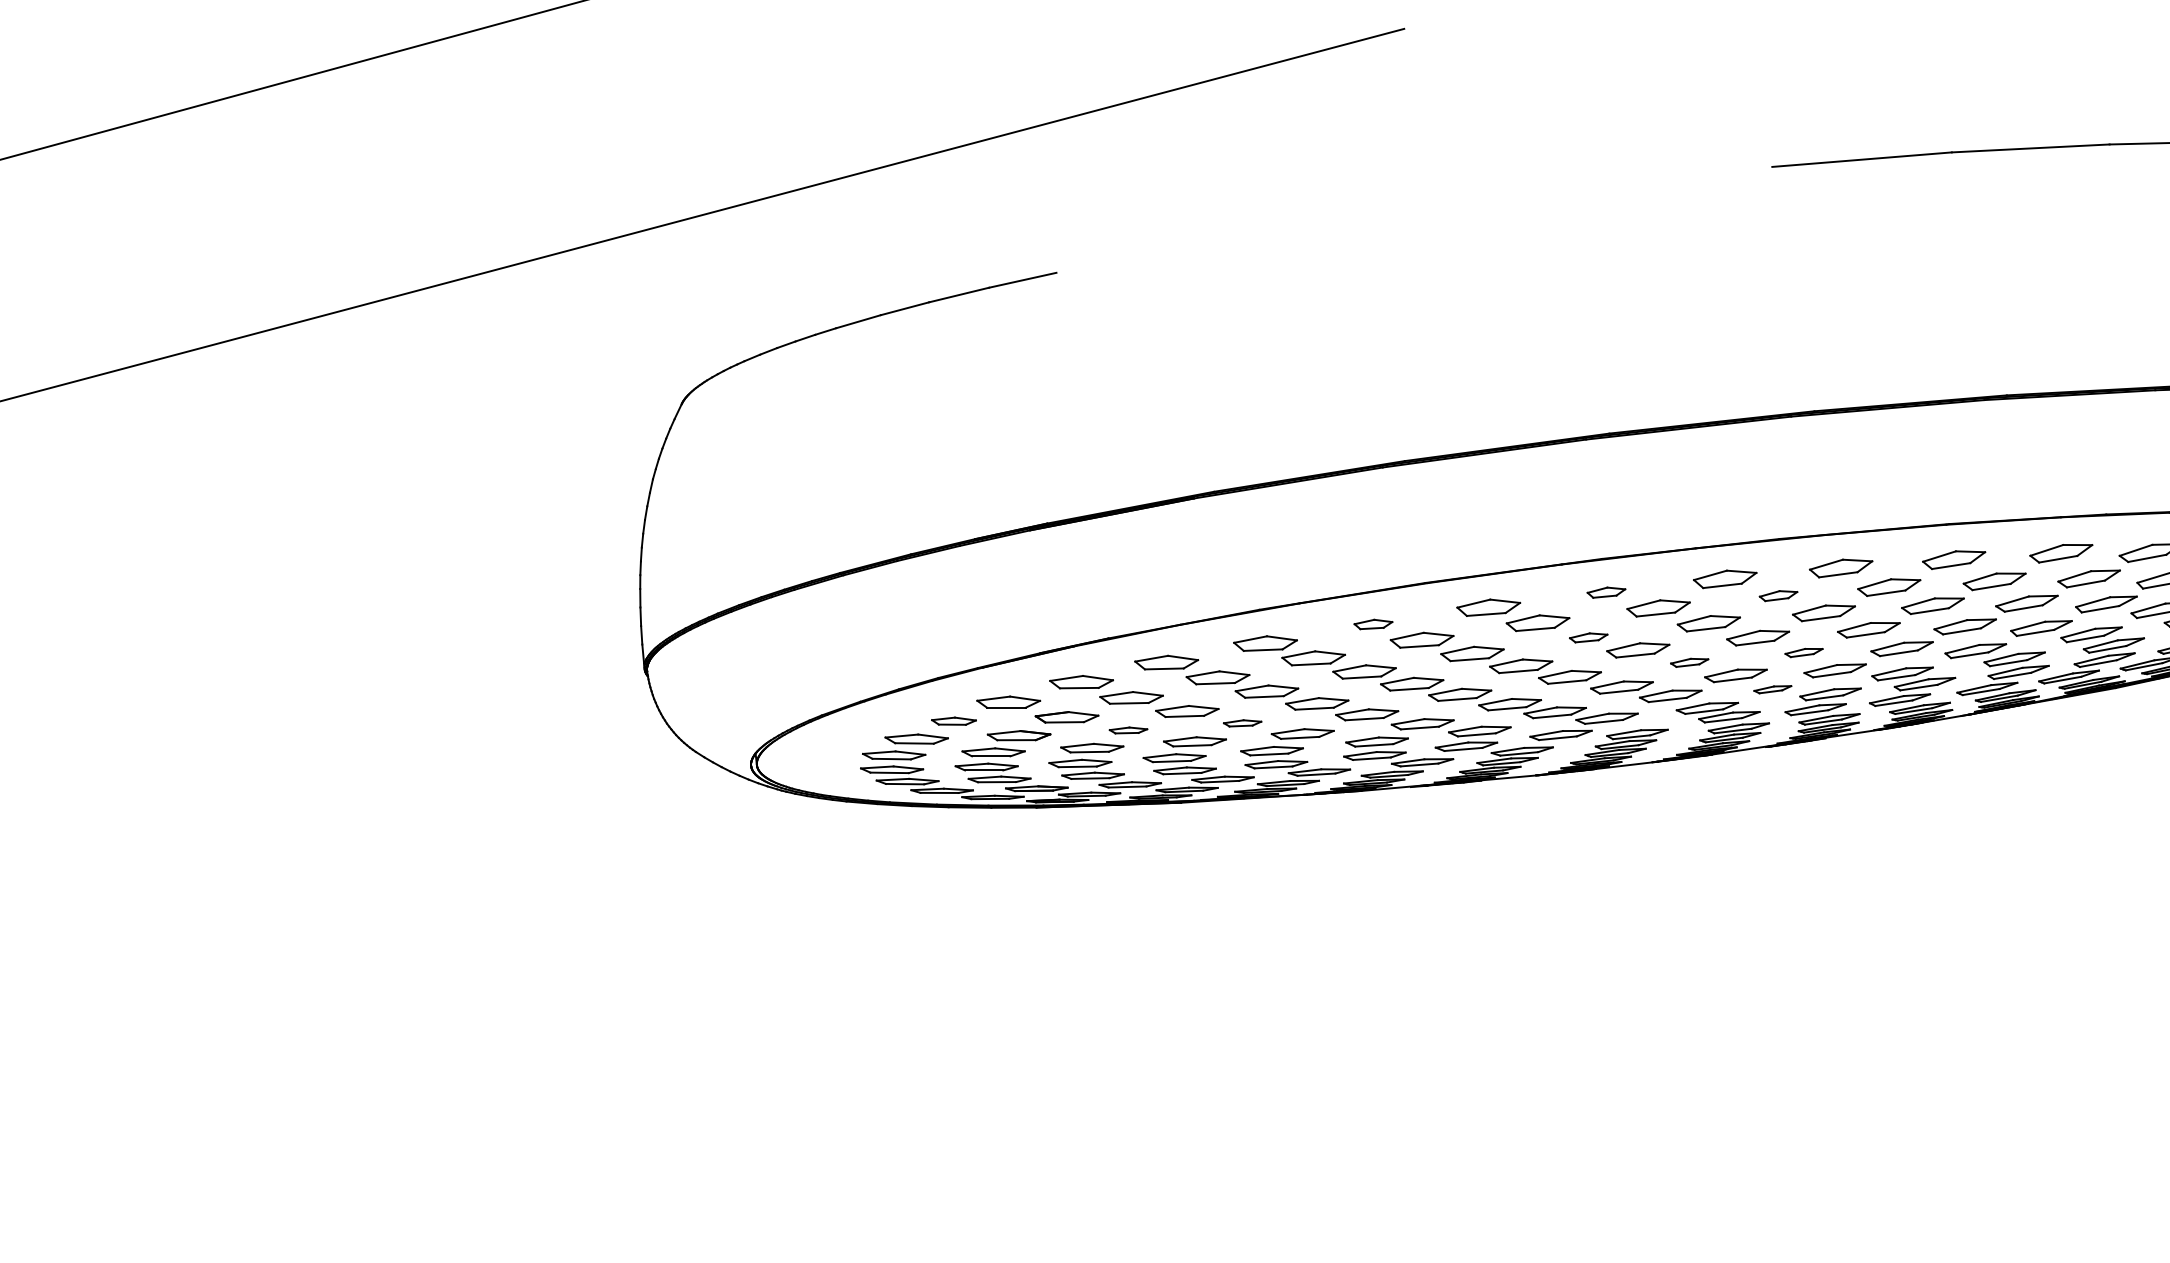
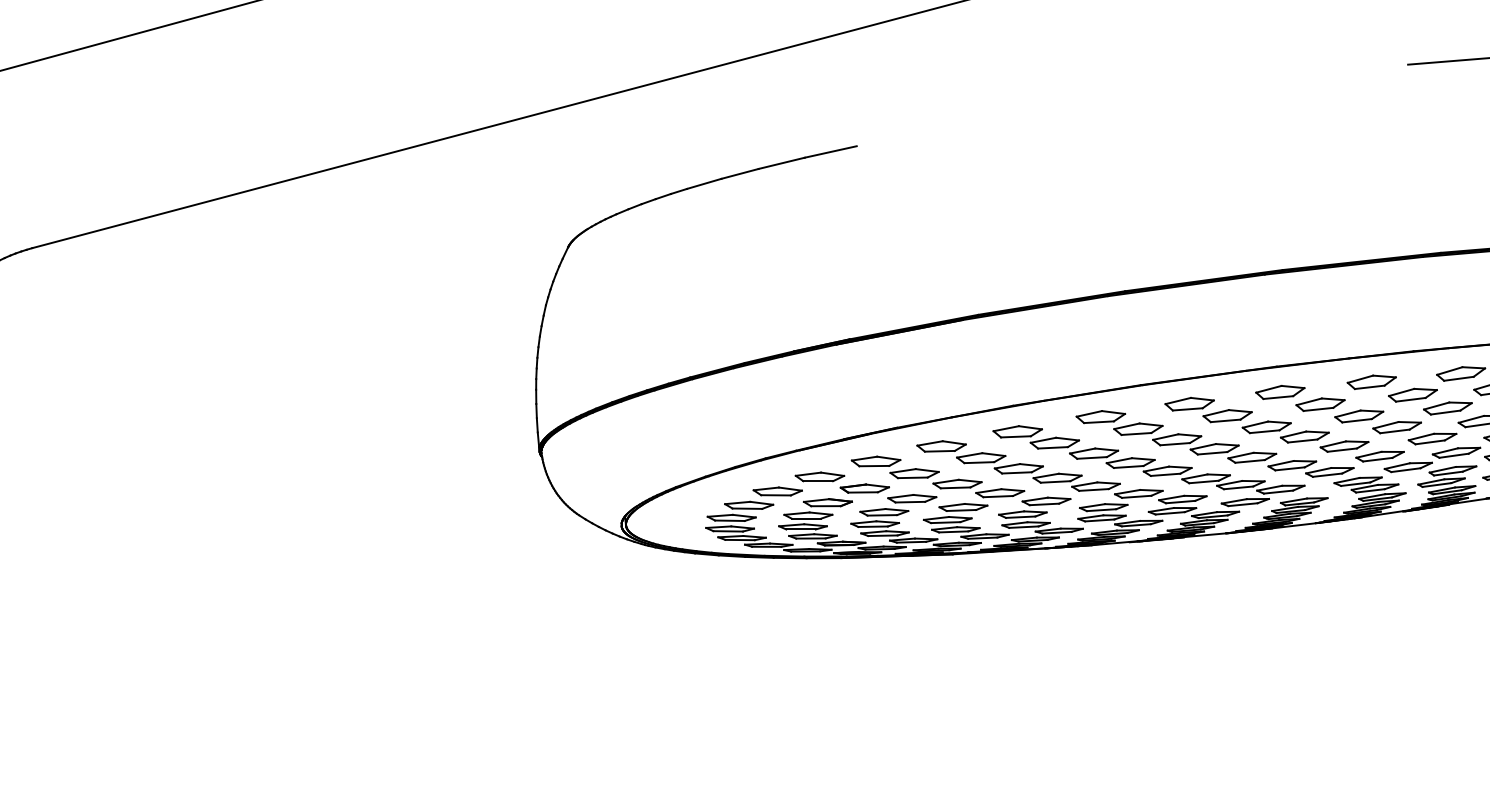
part: (1606, 592) -> (1280, 392), size x1.67
part: (1778, 595) -> (1412, 394), size x1.67
part: (1373, 624) -> (1100, 417), size x1.67
part: (1588, 637) -> (1266, 427), size x1.67
part: (1803, 652) -> (1432, 438), size x1.67
part: (1689, 662) -> (1344, 446), size x1.67
part: (1772, 689) -> (1408, 467), size x1.67
part: (953, 721) -> (777, 491), size x1.43
part: (1242, 723) -> (1000, 493), size x1.67
part: (1128, 730) -> (912, 498), size x1.67

